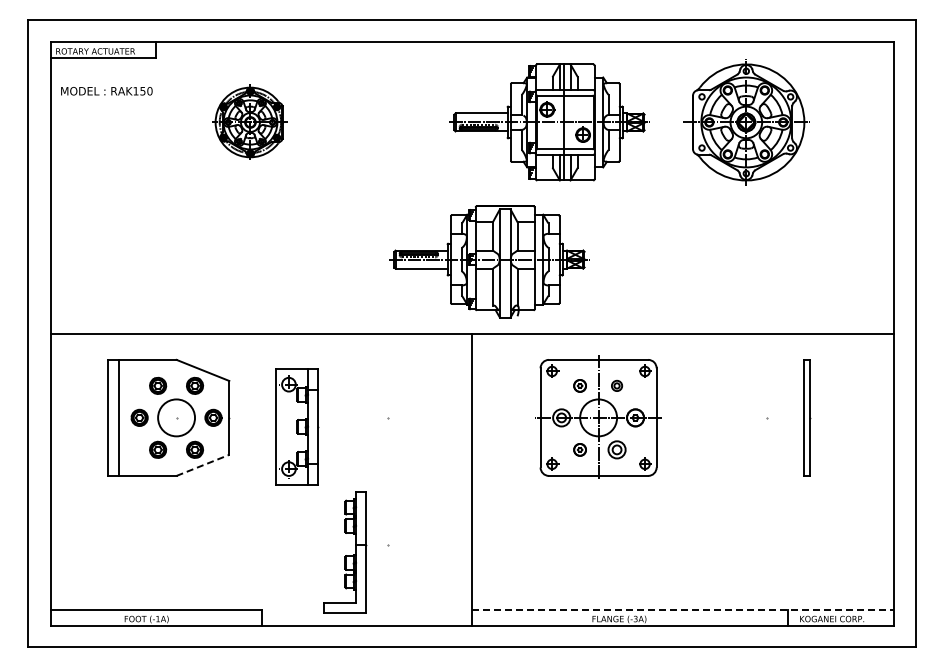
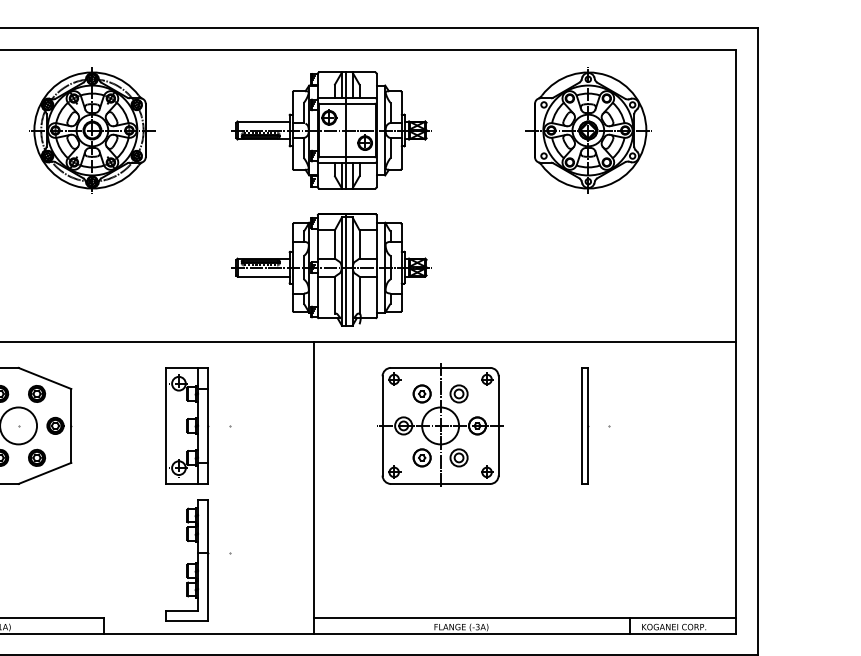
part: (250, 122) -> (92, 130), size x1.67
part: (549, 122) -> (331, 130), moved
line: (504, 261) -> (346, 269), added
part: (579, 385) -> (421, 393), size x1.43
part: (616, 385) -> (458, 393), size x1.67
part: (807, 417) -> (585, 425), moved
part: (297, 426) -> (187, 425), moved
part: (579, 449) -> (421, 457), size x1.43
line: (203, 465) -> (45, 473), dashed -> solid
line: (683, 609) -> (525, 617), dashed -> solid

